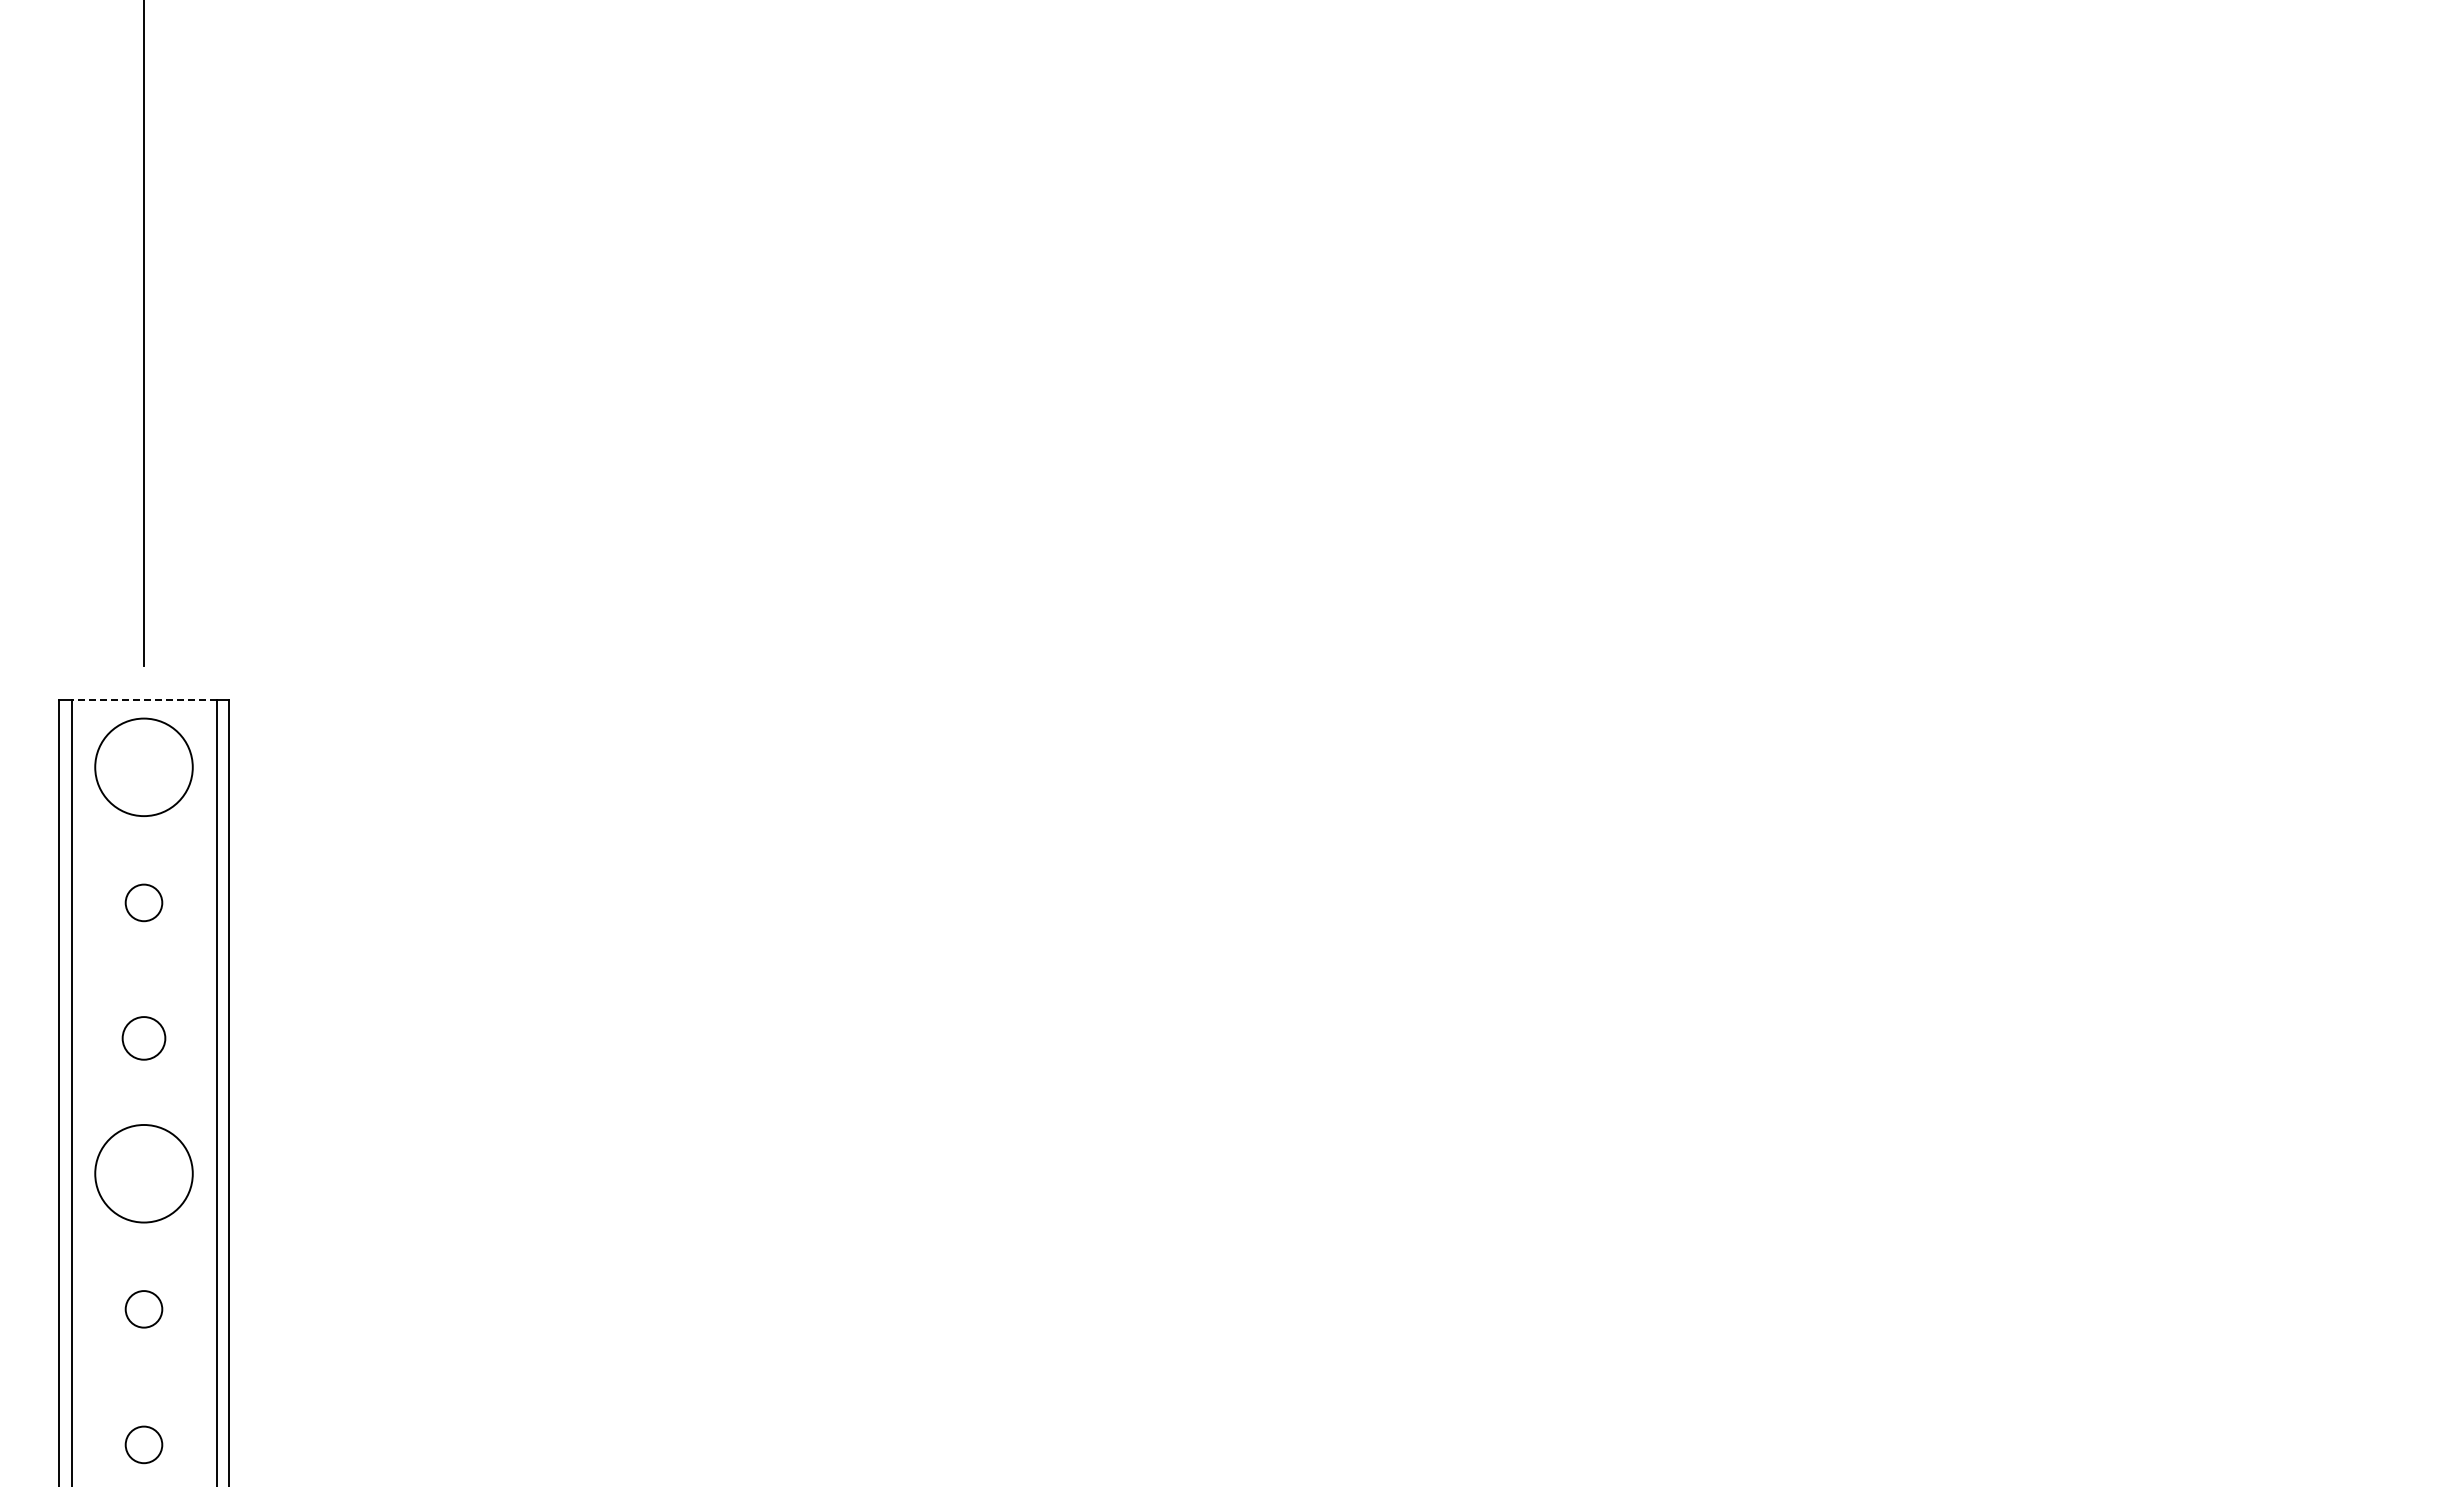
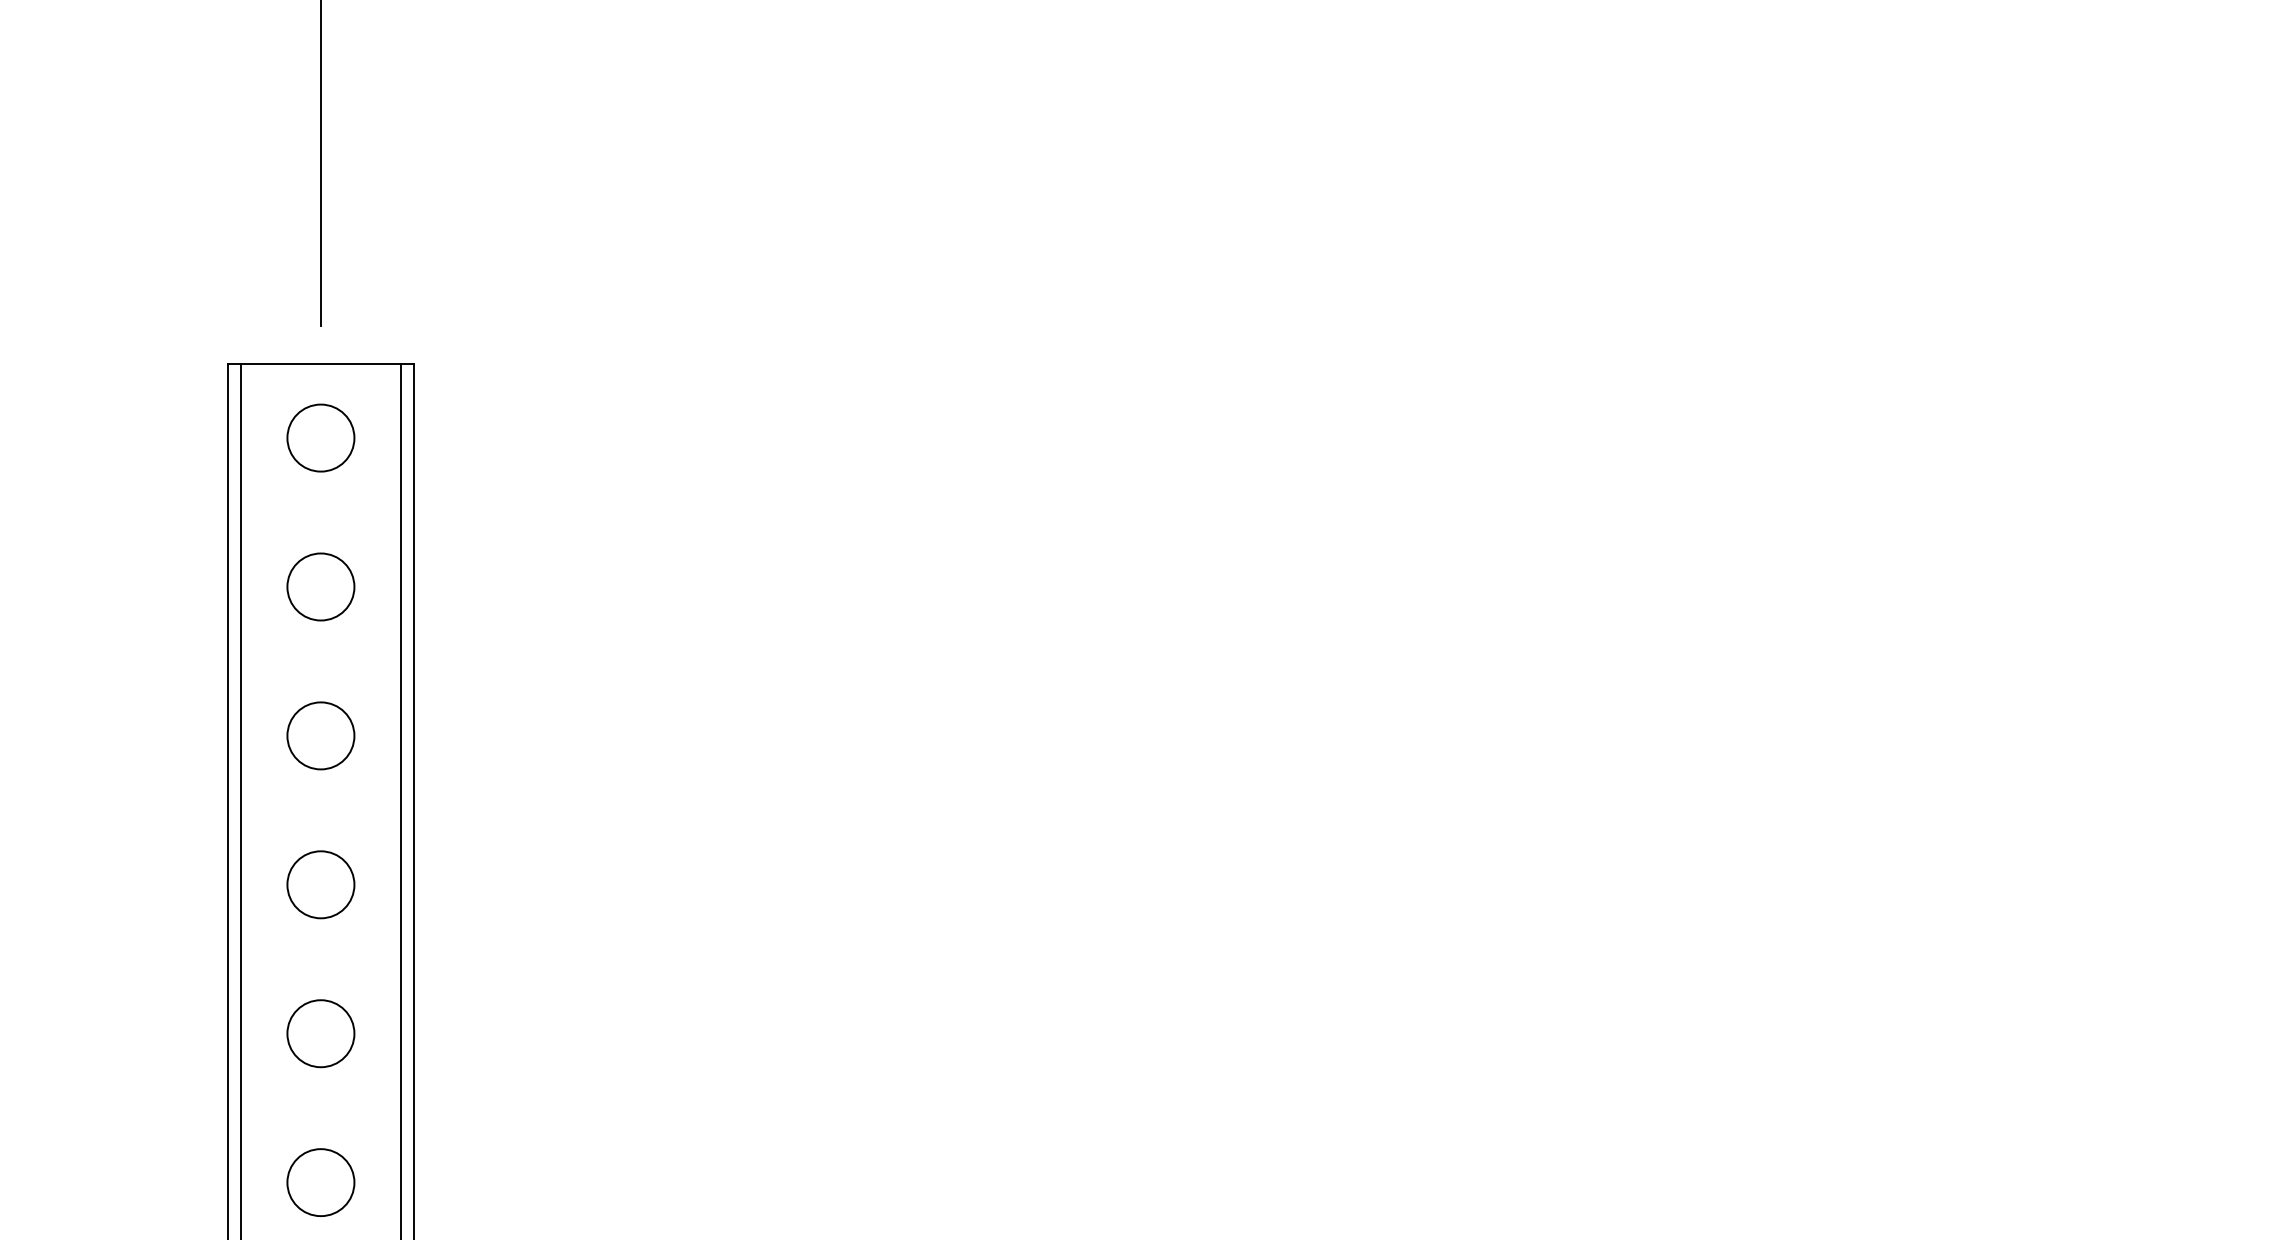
line: (143, 699) -> (320, 363), dashed -> solid
circle: (143, 766) -> (320, 437), size x0.62
circle: (143, 902) -> (320, 586), size x1.67
circle: (143, 1038) -> (320, 736), size x1.43
circle: (143, 1173) -> (320, 884), size x0.62
circle: (143, 1308) -> (320, 1032), size x1.67
circle: (143, 1444) -> (320, 1182), size x1.67

